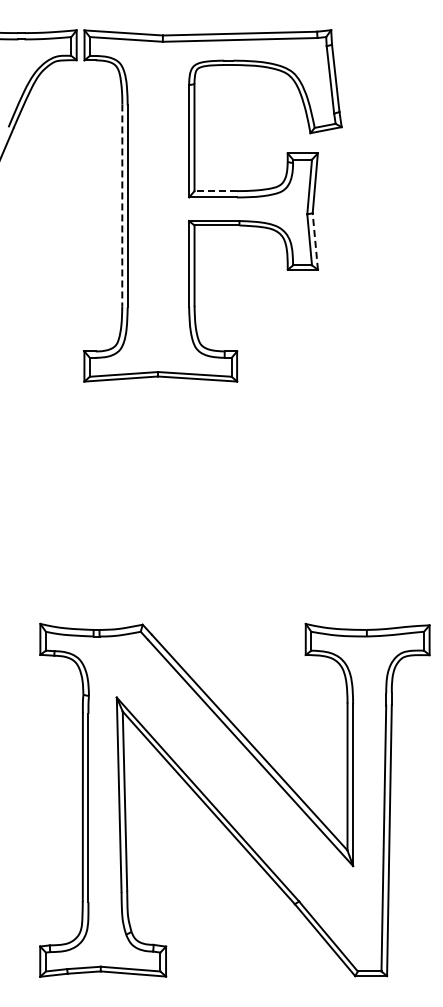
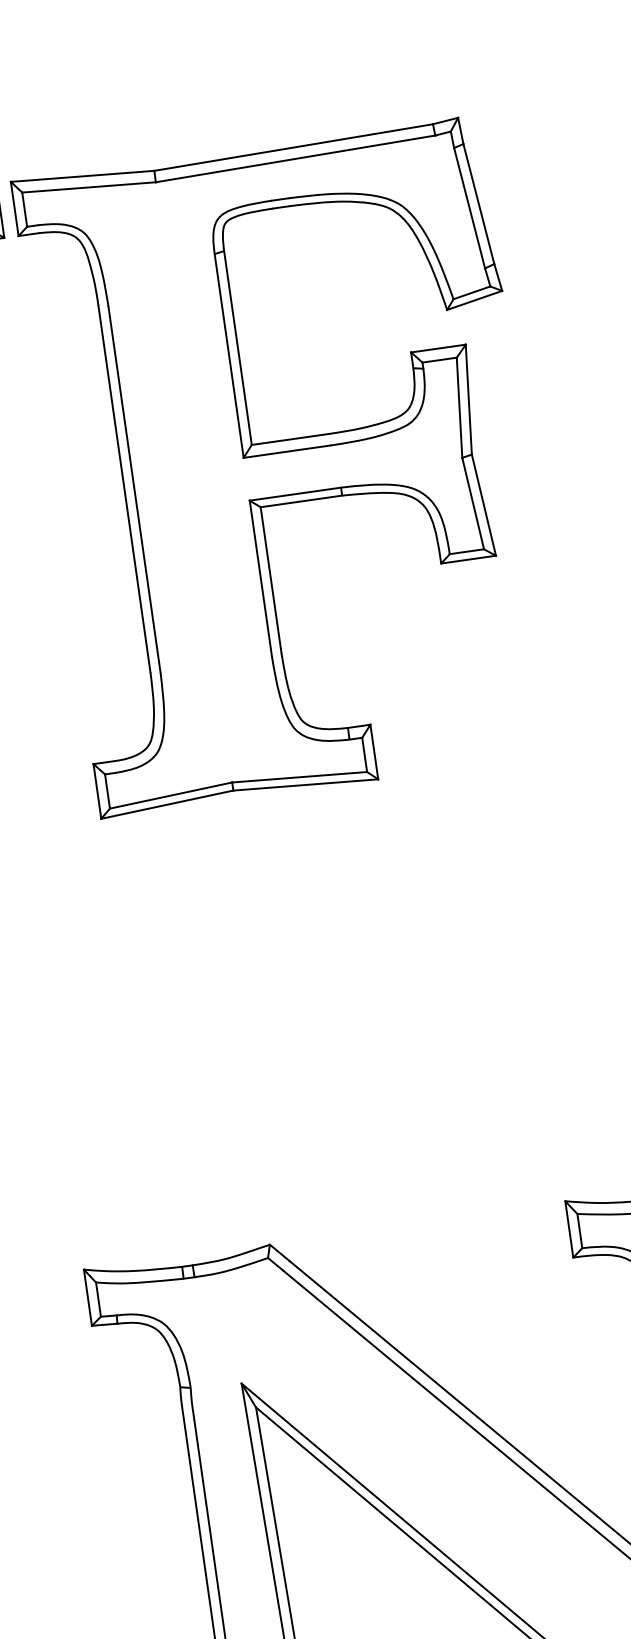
line: (215, 191) -> (289, 440), dashed -> solid
line: (122, 205) -> (124, 489), dashed -> solid
line: (315, 241) -> (484, 505), dashed -> solid

